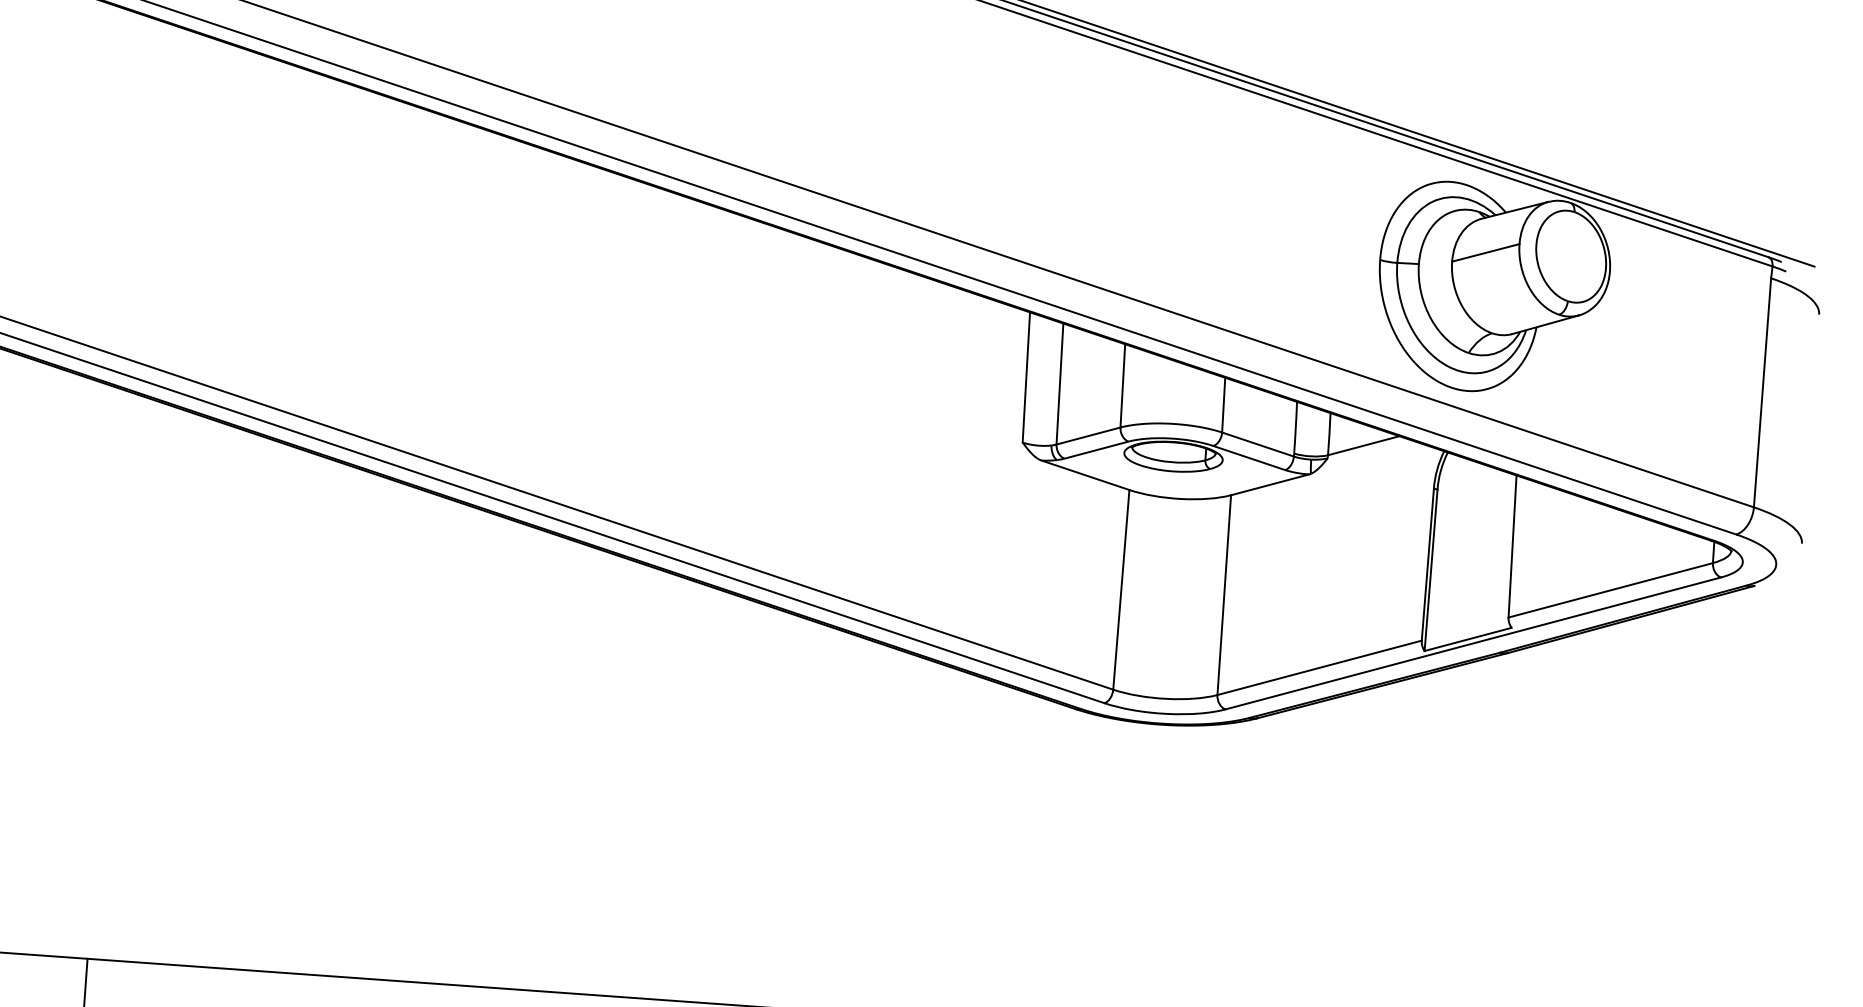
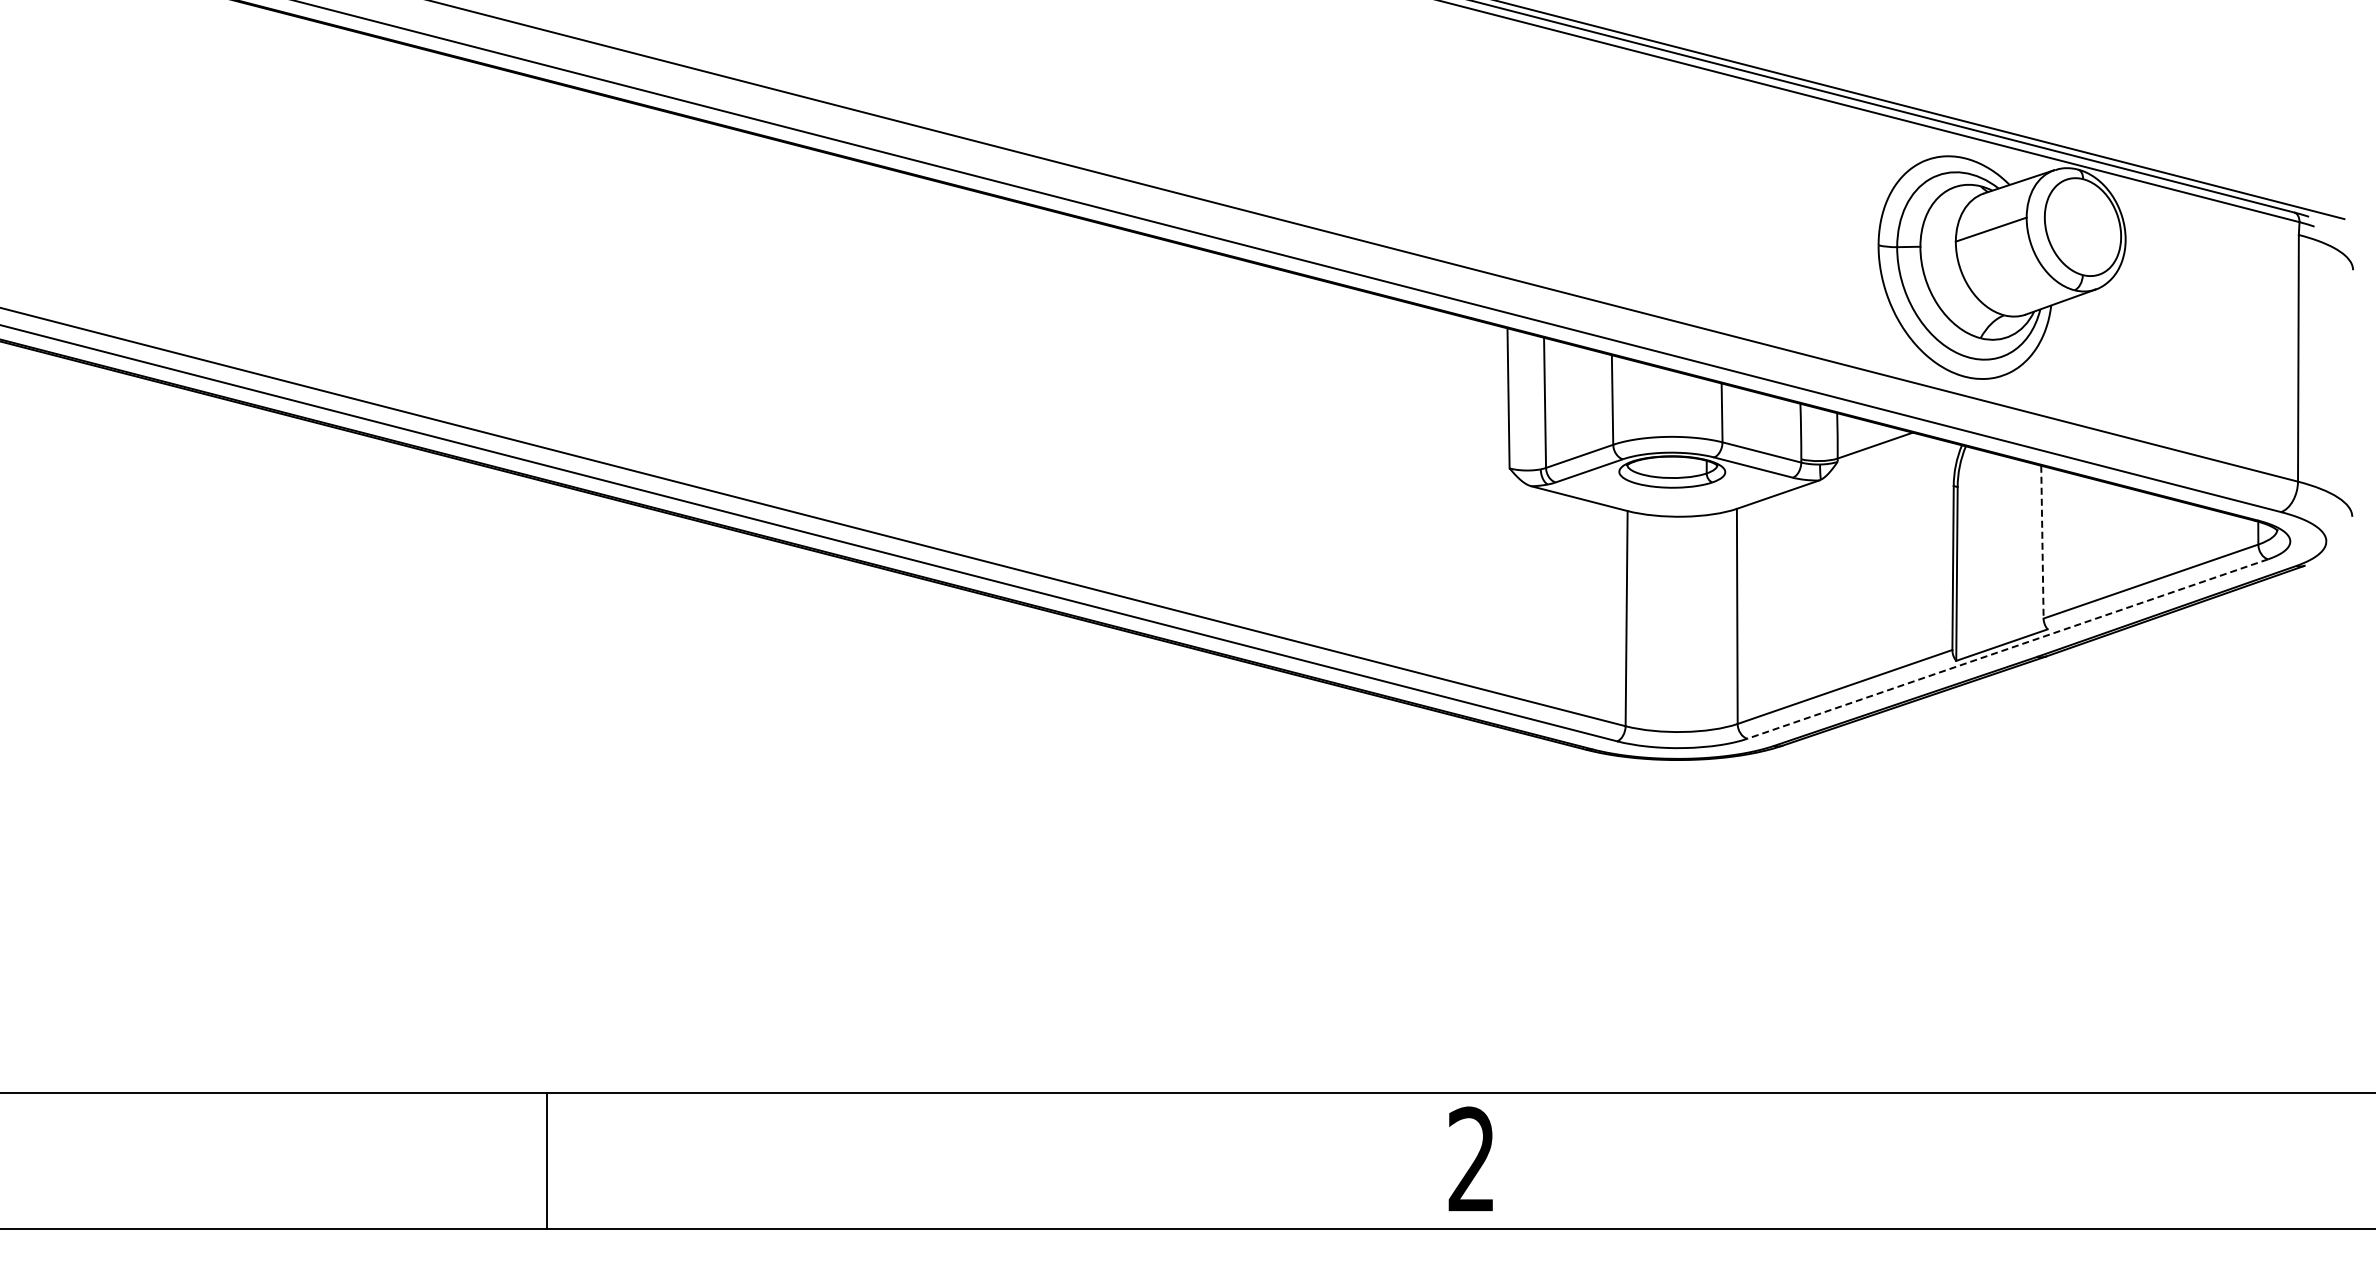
line: (1512, 546) -> (2042, 542), solid -> dashed
line: (1472, 643) -> (2007, 649), solid -> dashed

